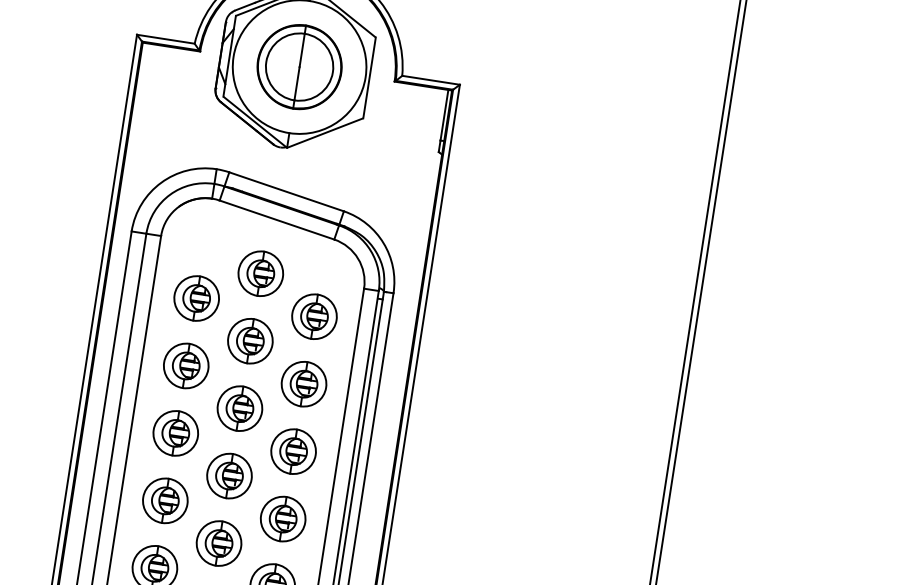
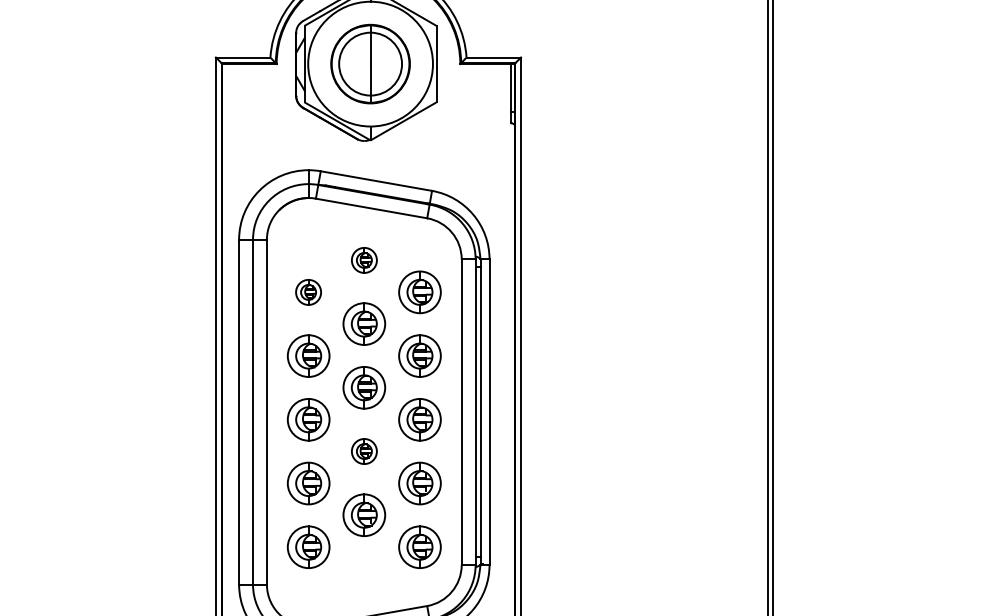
part: (260, 273) -> (364, 260), size x0.6
part: (196, 298) -> (308, 292), size x0.6
part: (229, 476) -> (364, 451), size x0.6

